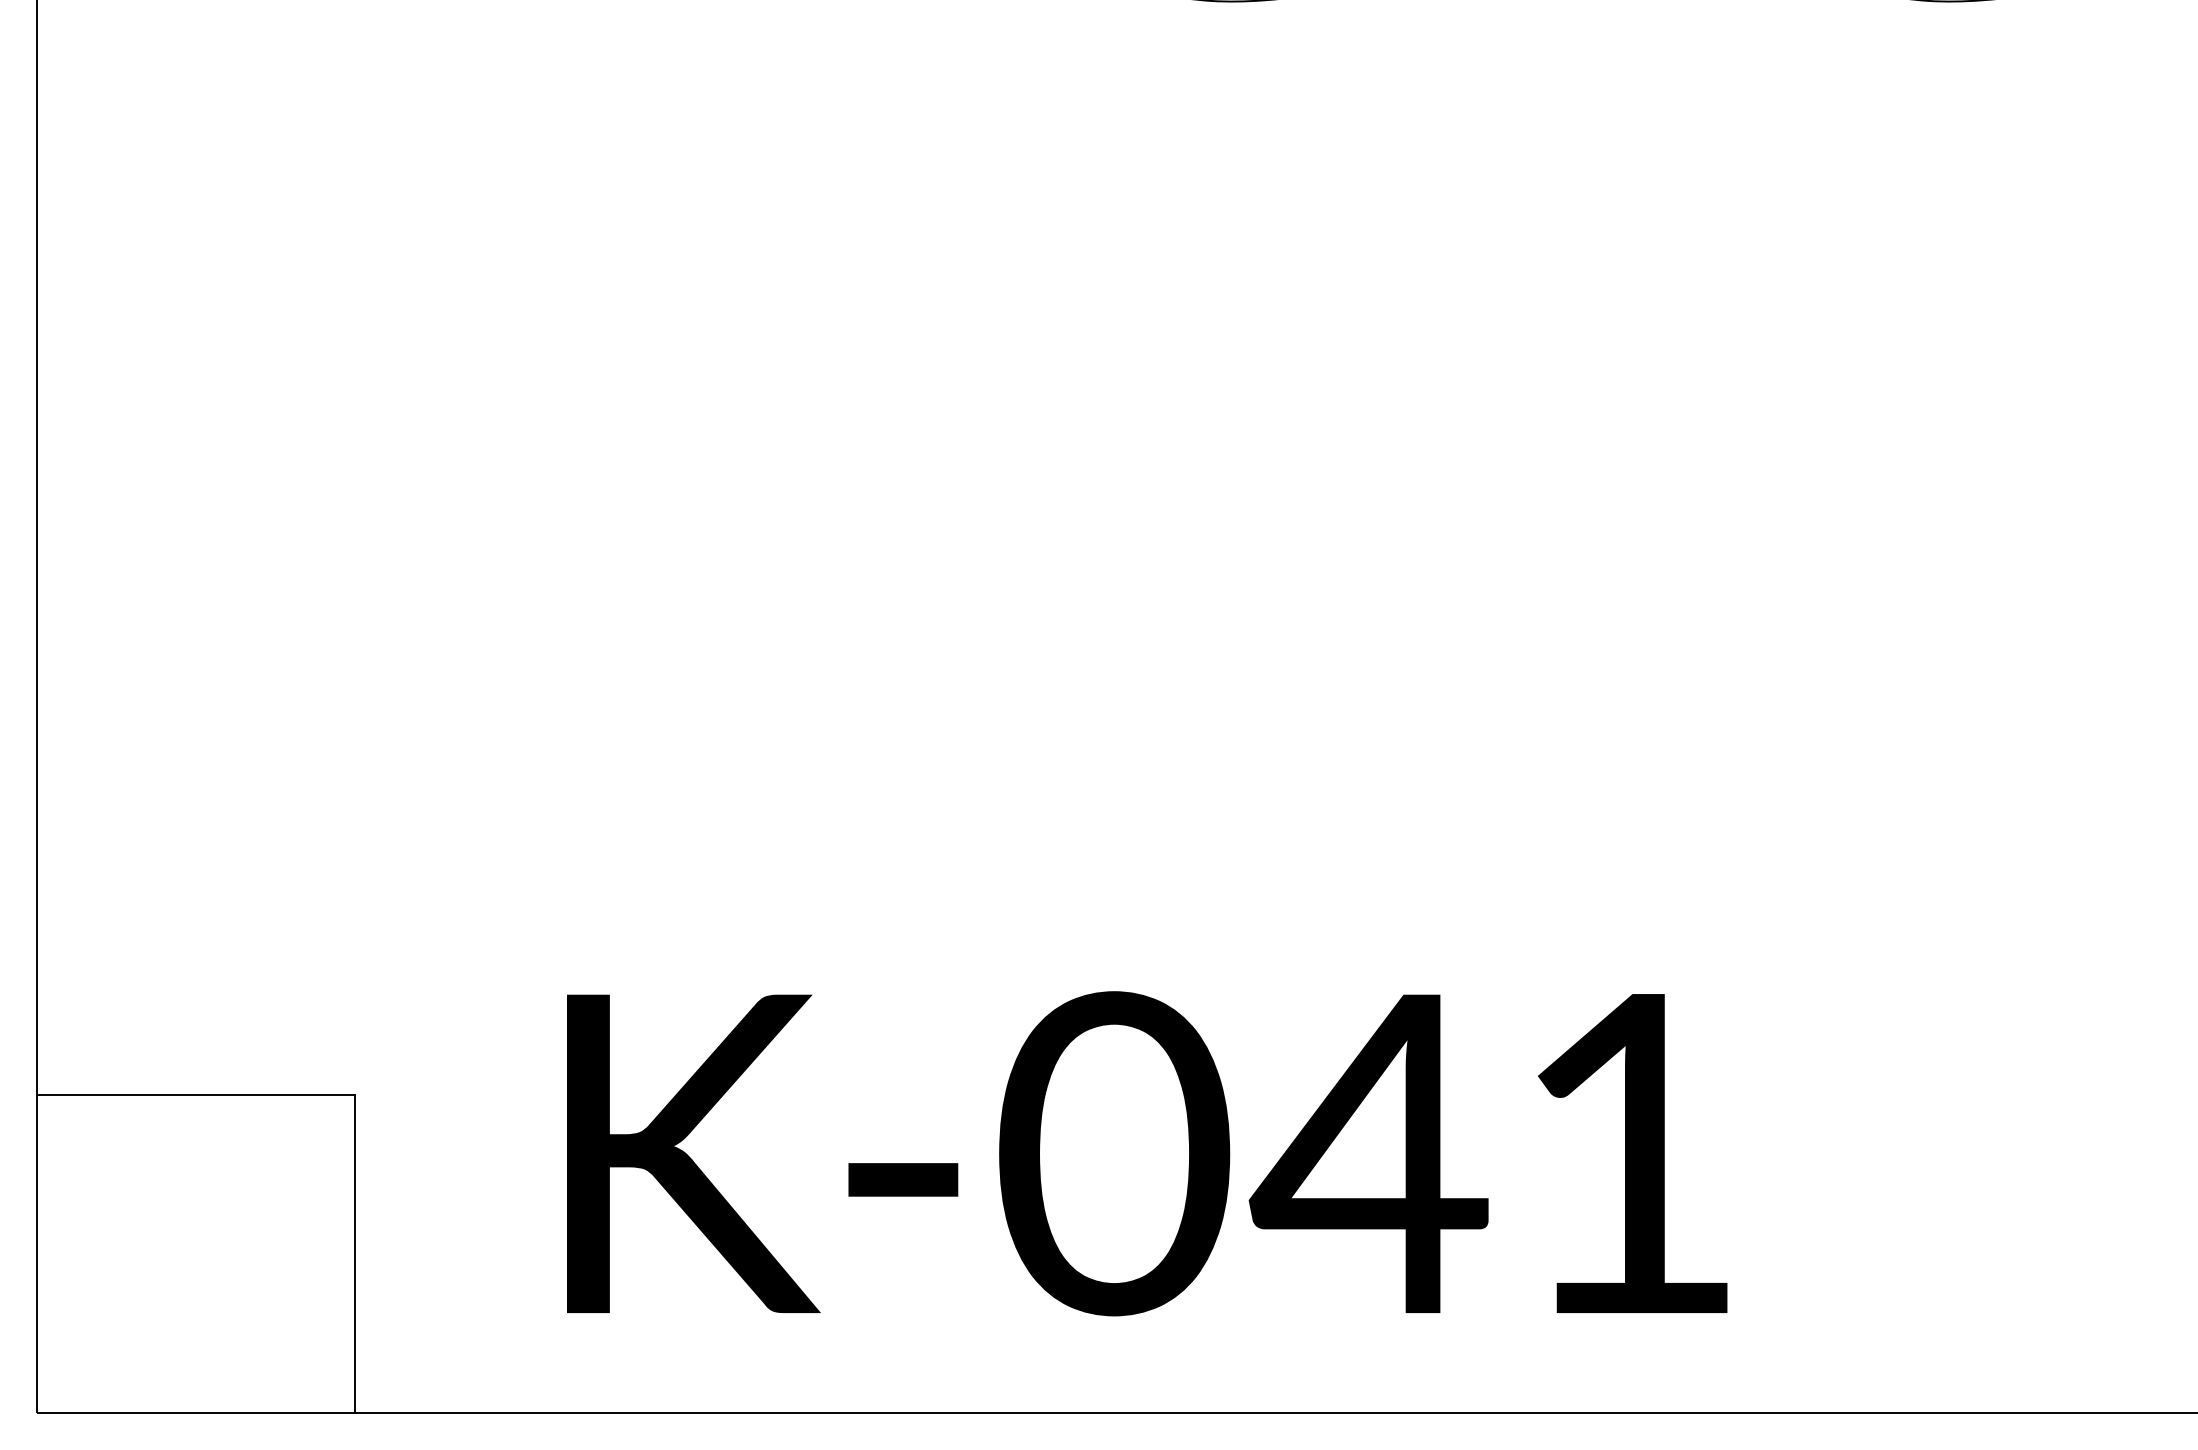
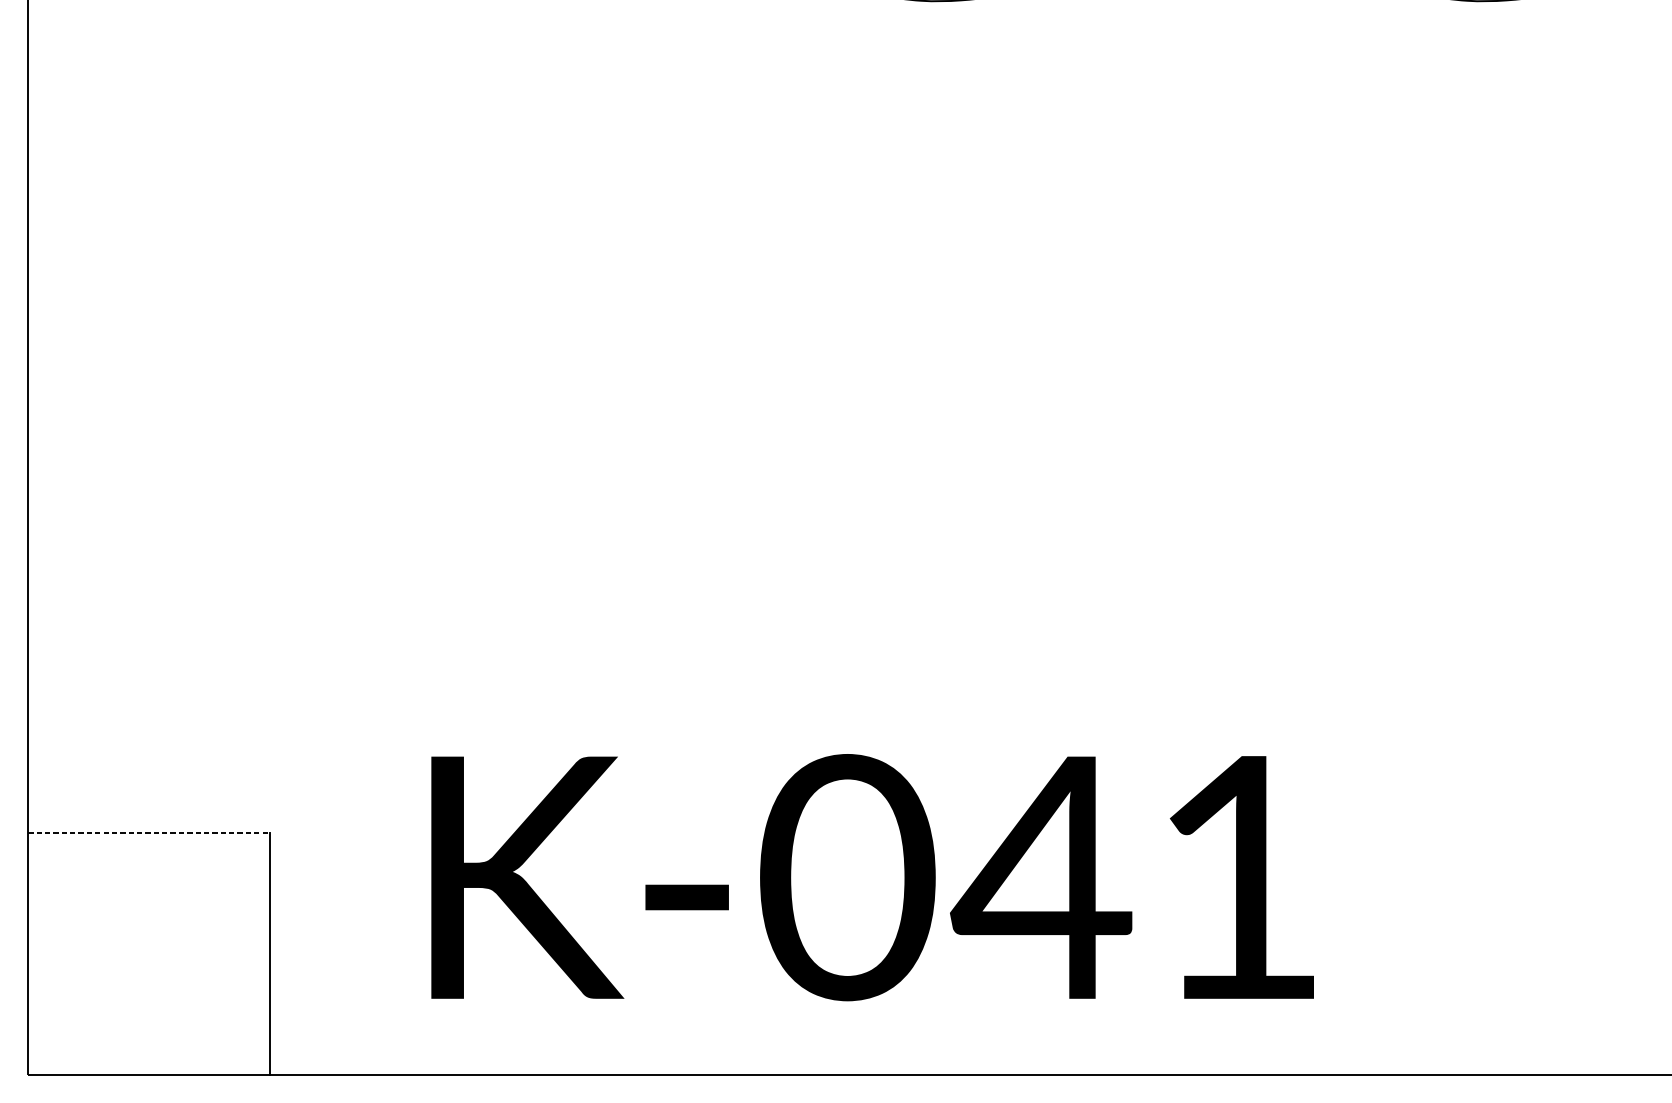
line: (196, 1094) -> (149, 832), solid -> dashed

